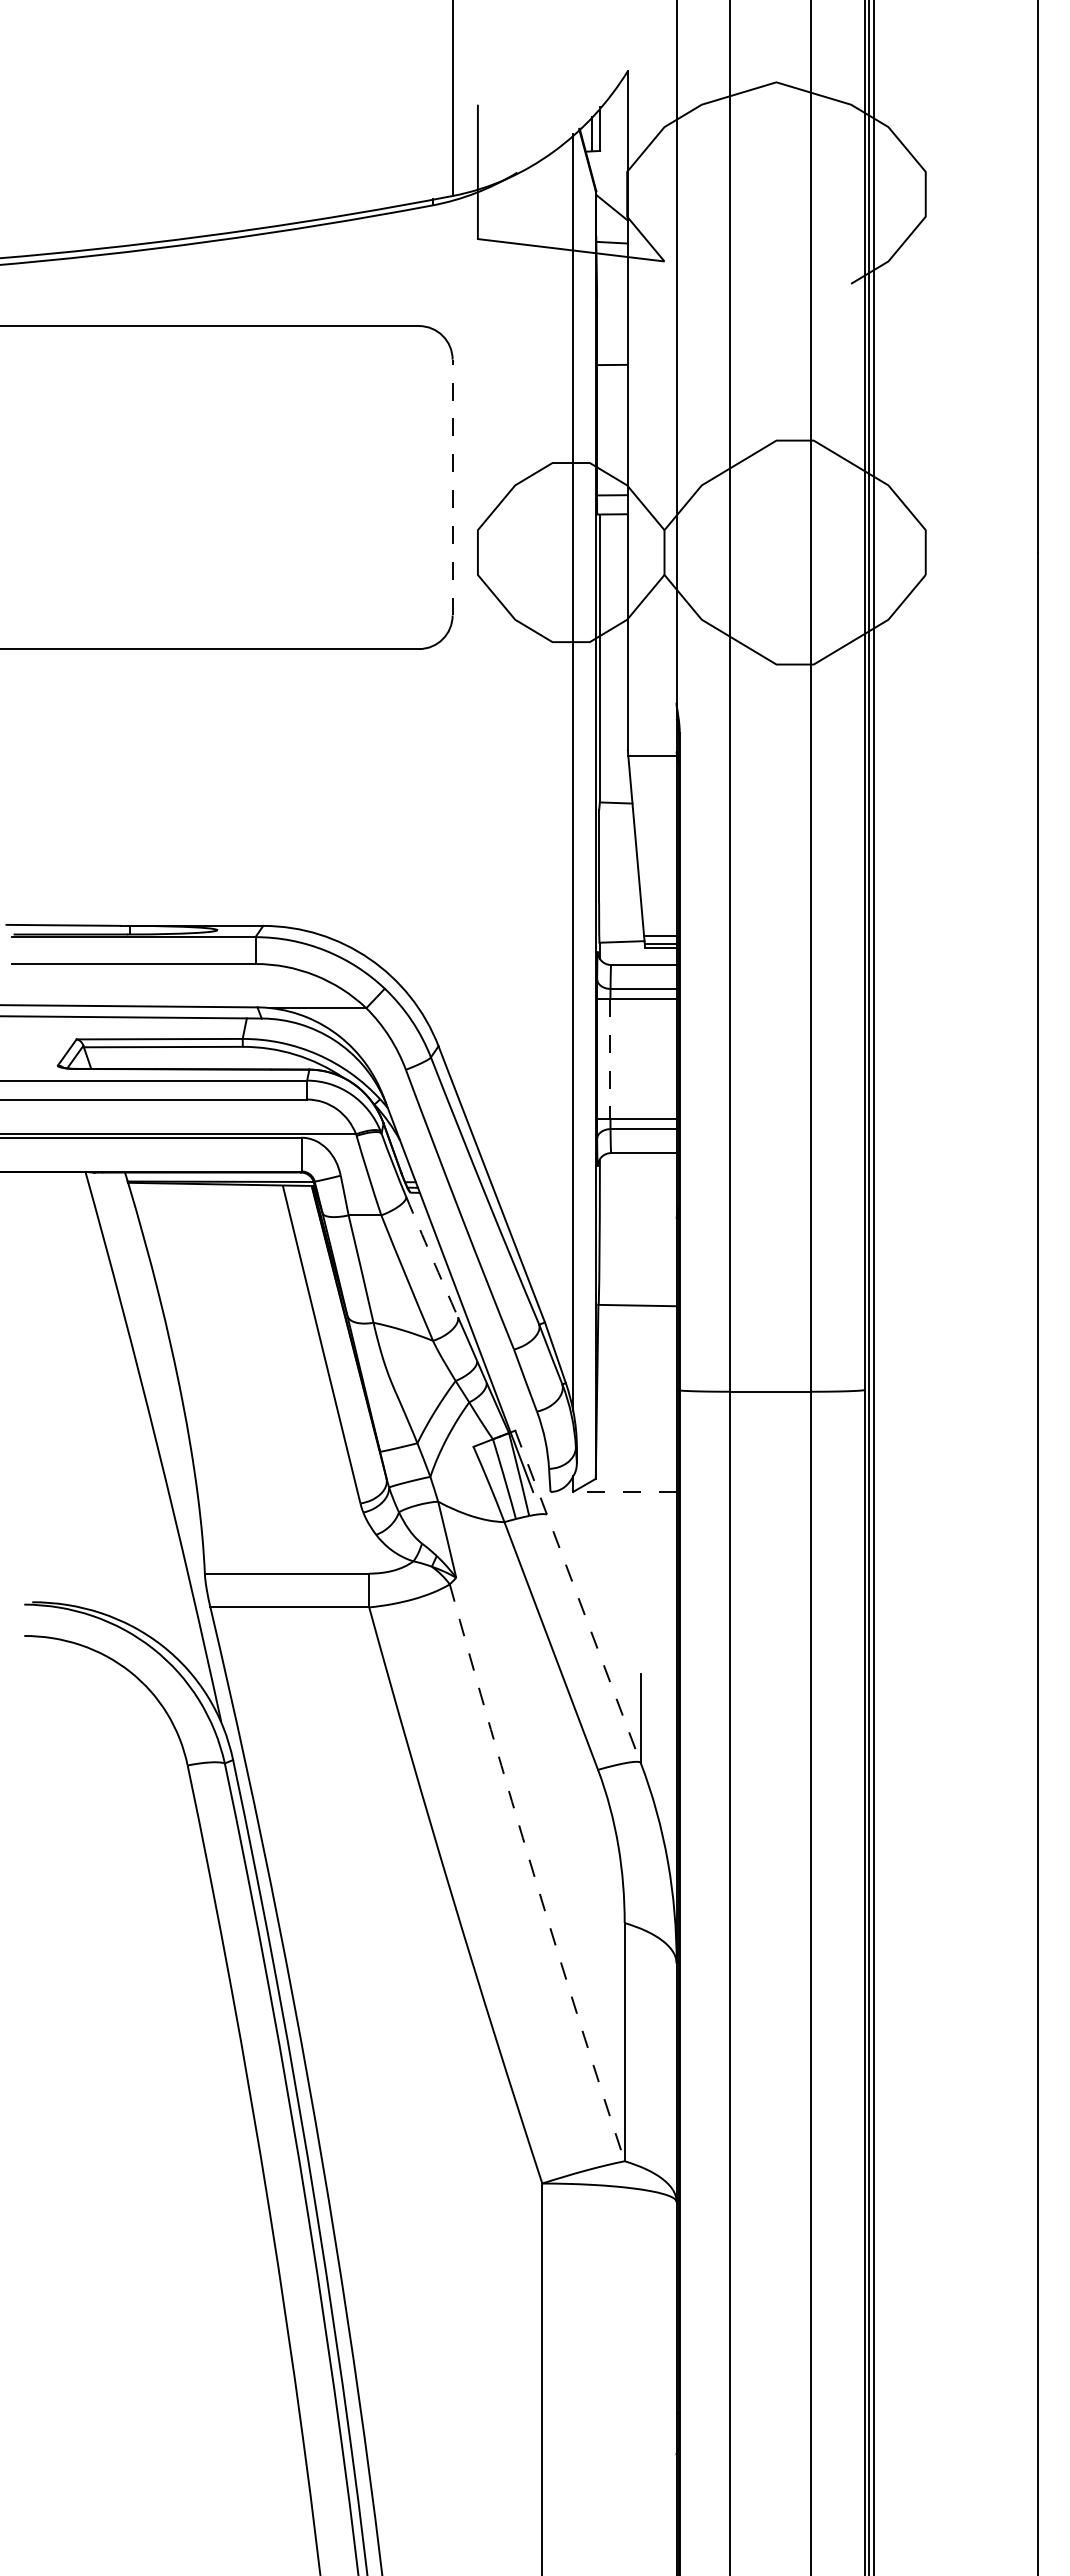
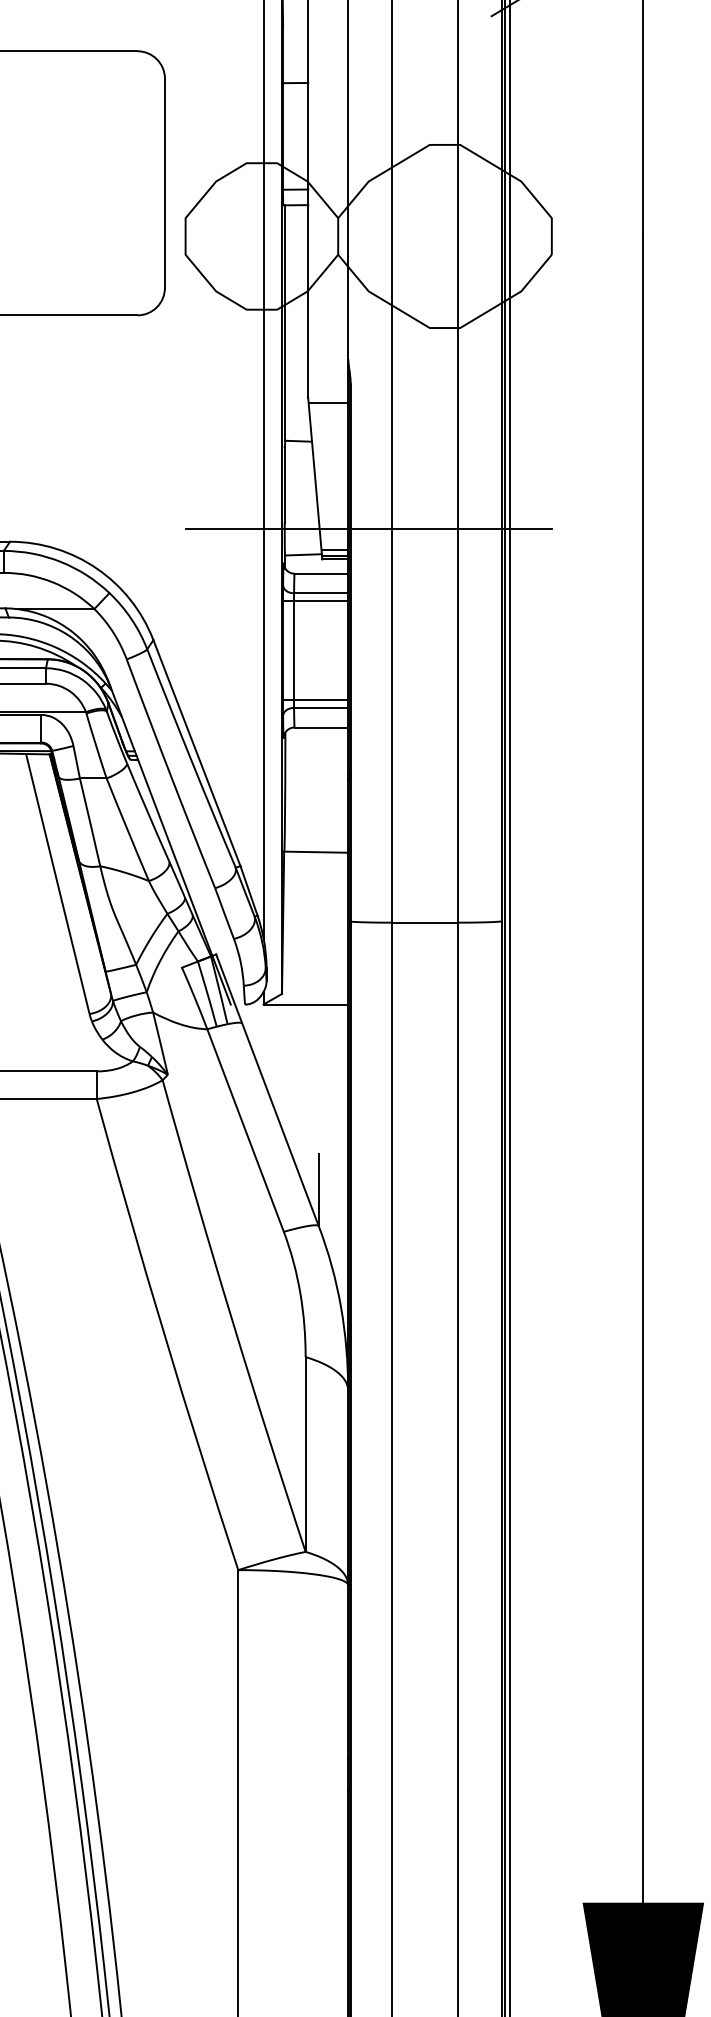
line: (452, 487) -> (164, 183), dashed -> solid
line: (701, 910) -> (368, 529), added
line: (610, 1059) -> (294, 650), dashed -> solid
arc: (431, 1257) -> (147, 812), dashed -> solid
line: (624, 1491) -> (305, 1004), dashed -> solid
line: (578, 1596) -> (267, 1090), dashed -> solid
arc: (533, 1873) -> (231, 1316), dashed -> solid

